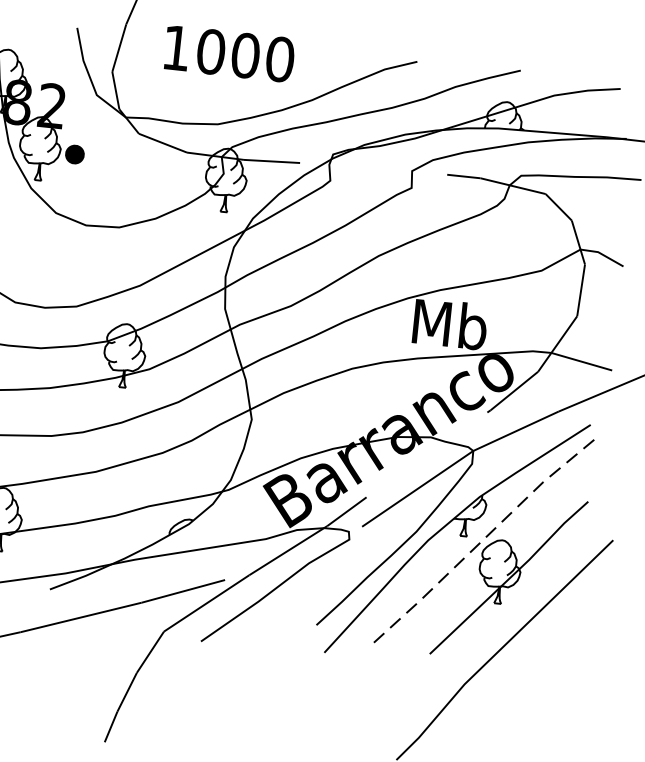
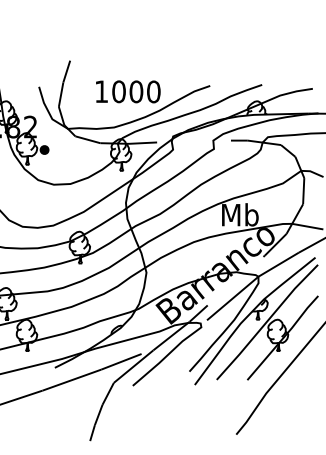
text: (230, 53) -> (128, 91), moved
line: (479, 543) -> (266, 322), dashed -> solid

